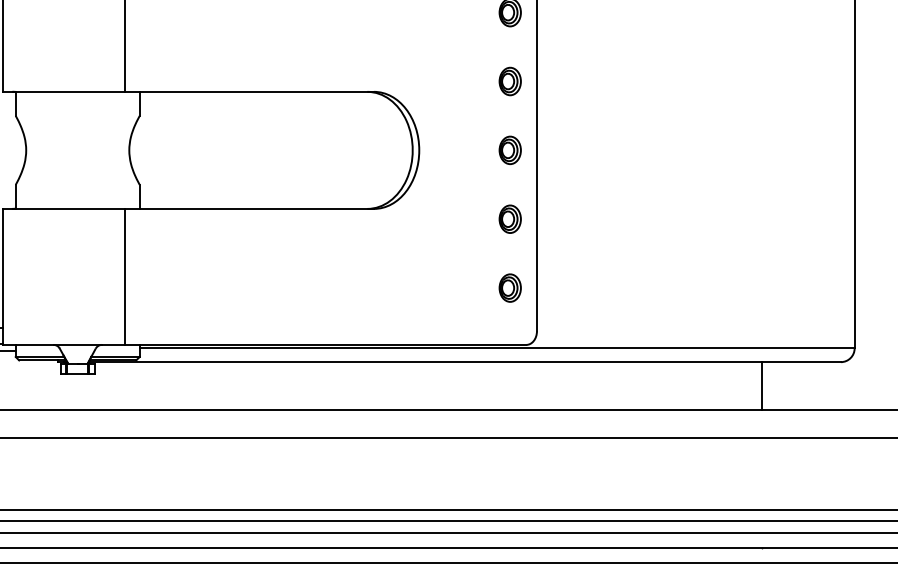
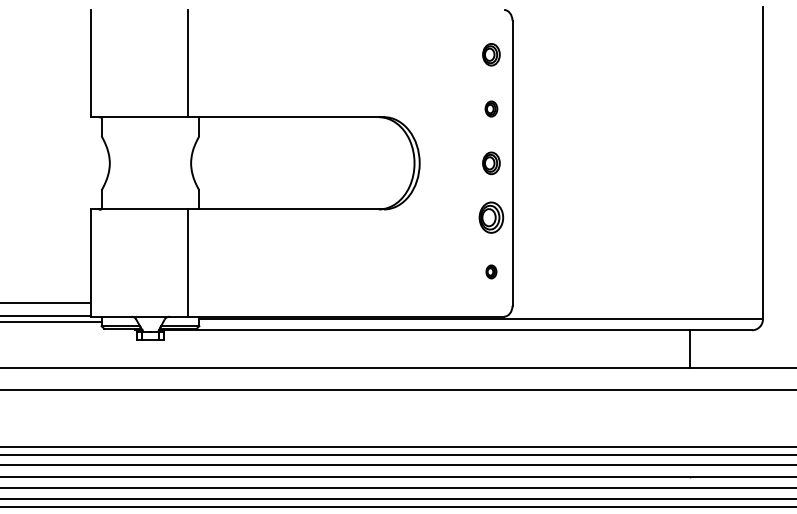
part: (510, 80) -> (491, 108), size x0.7
part: (510, 219) -> (491, 217), size x1.4
part: (510, 287) -> (491, 271), size x0.6

